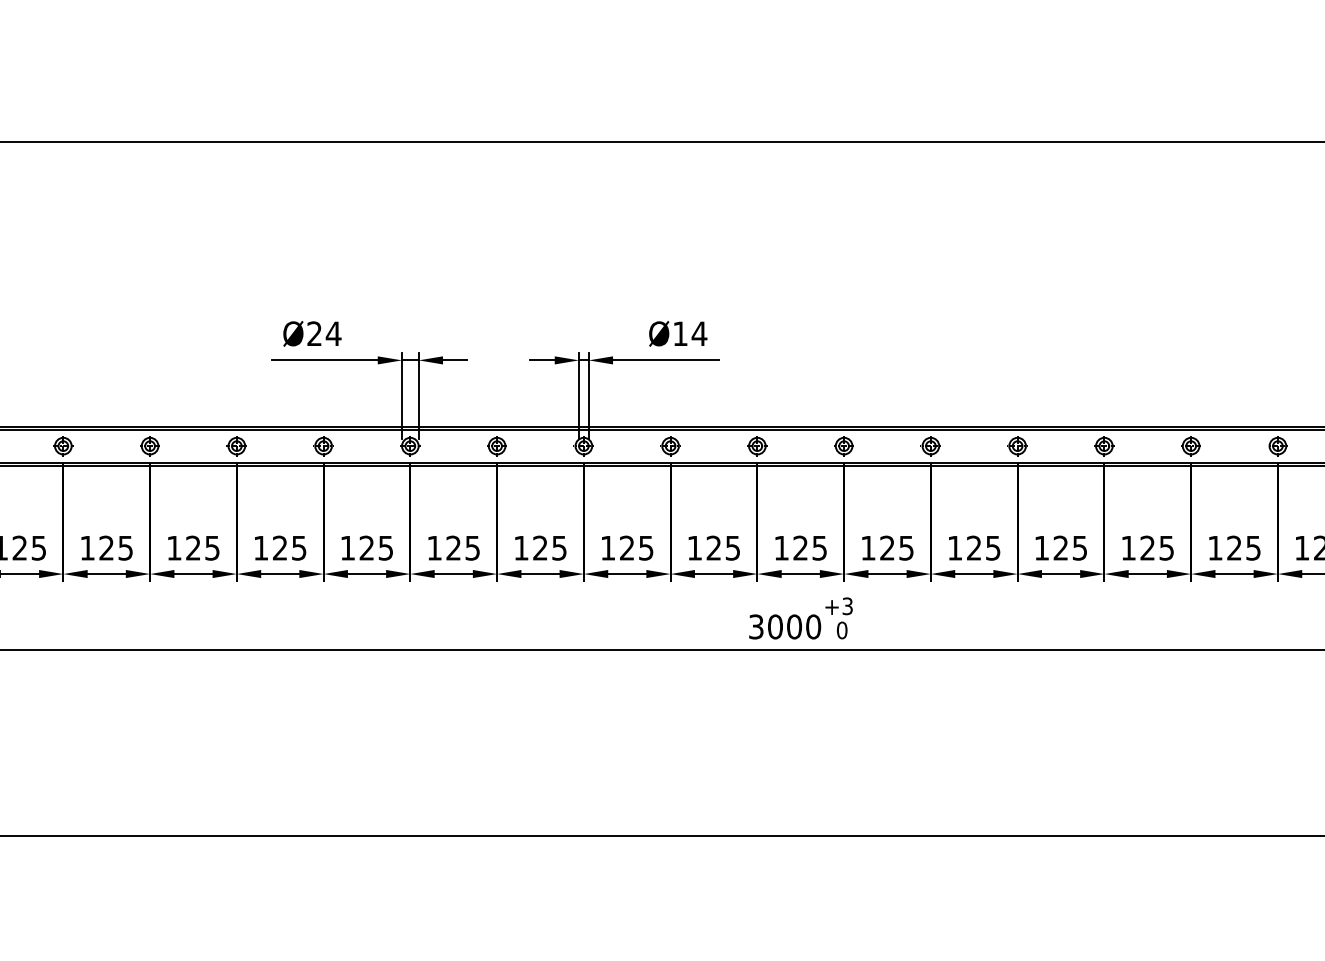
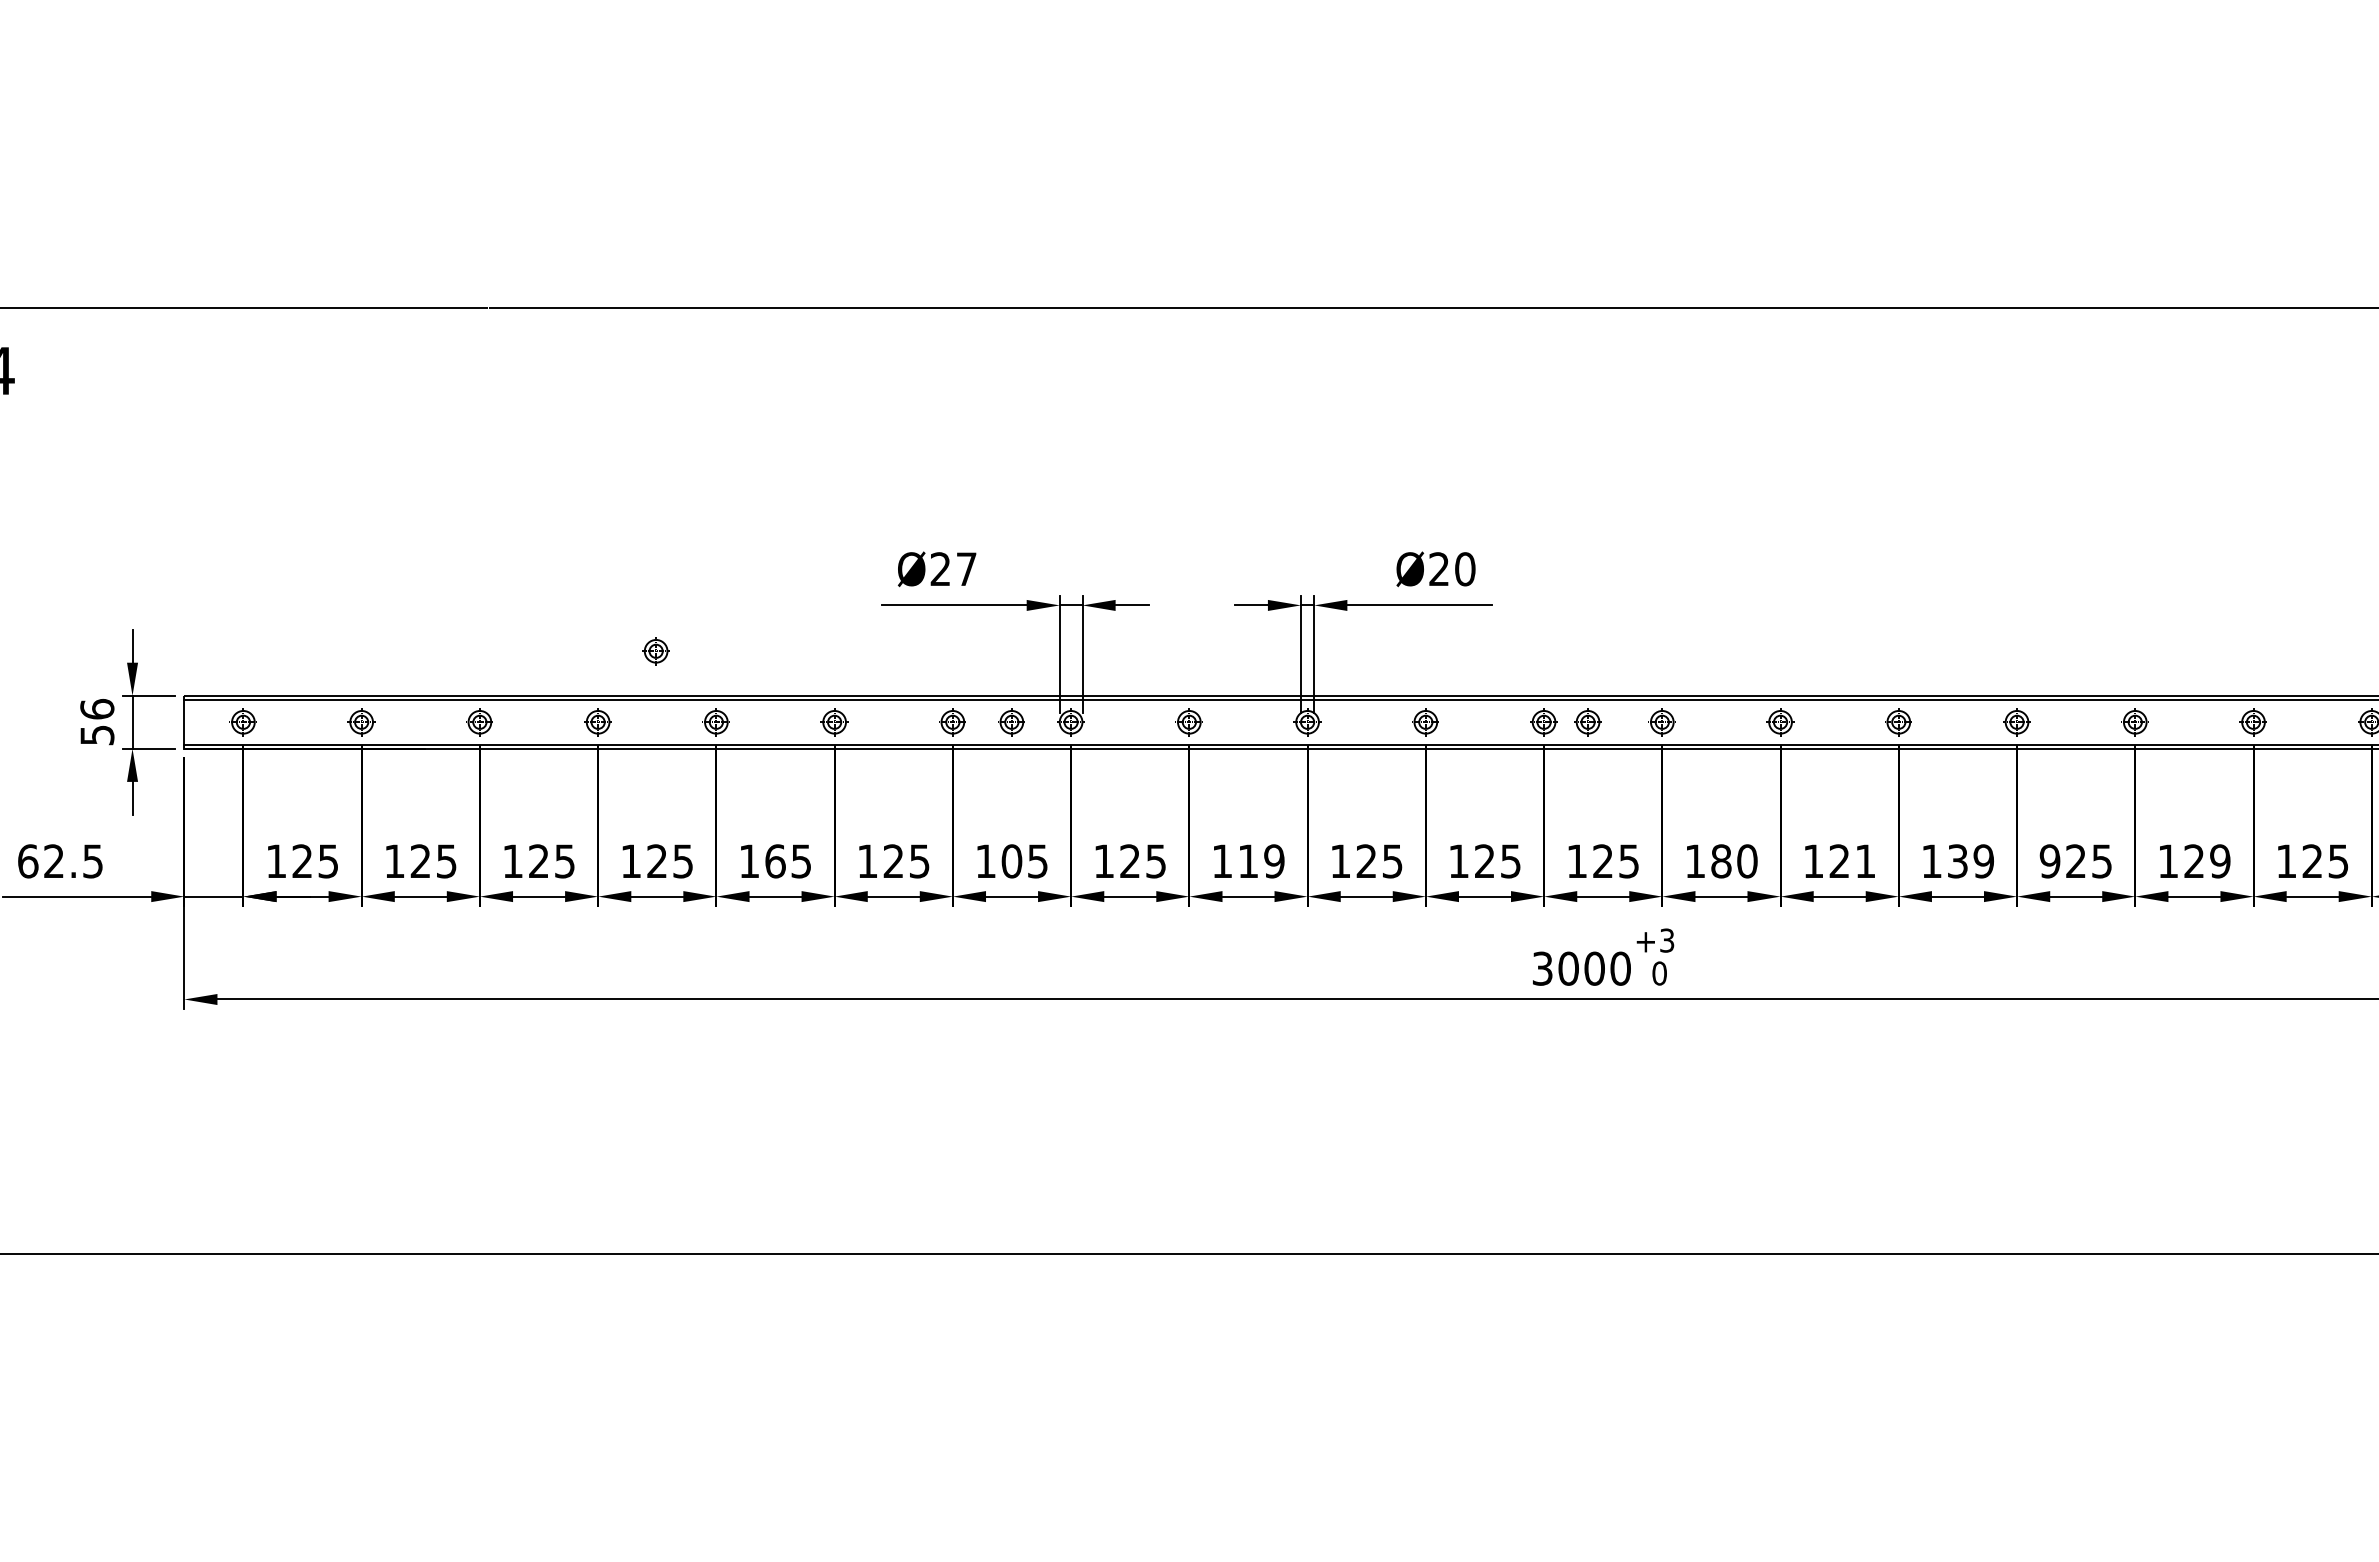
text: (333, 333) -> (966, 568), Ø24 -> Ø27
text: (690, 334) -> (1452, 569), Ø14 -> Ø20
part: (105, 394) -> (655, 651), added
part: (366, 446) -> (1011, 722), added
part: (789, 446) -> (1587, 722), added
text: (193, 548) -> (775, 861), 125 -> 165
text: (366, 548) -> (1011, 861), 125 -> 105
text: (550, 548) -> (1261, 861), 125 -> 119
text: (897, 548) -> (1734, 861), 125 -> 180
text: (993, 548) -> (1865, 861), 125 -> 121
text: (1070, 548) -> (1970, 861), 125 -> 139
text: (1128, 548) -> (2049, 861), 125 -> 925
text: (1253, 548) -> (2220, 861), 125 -> 129

